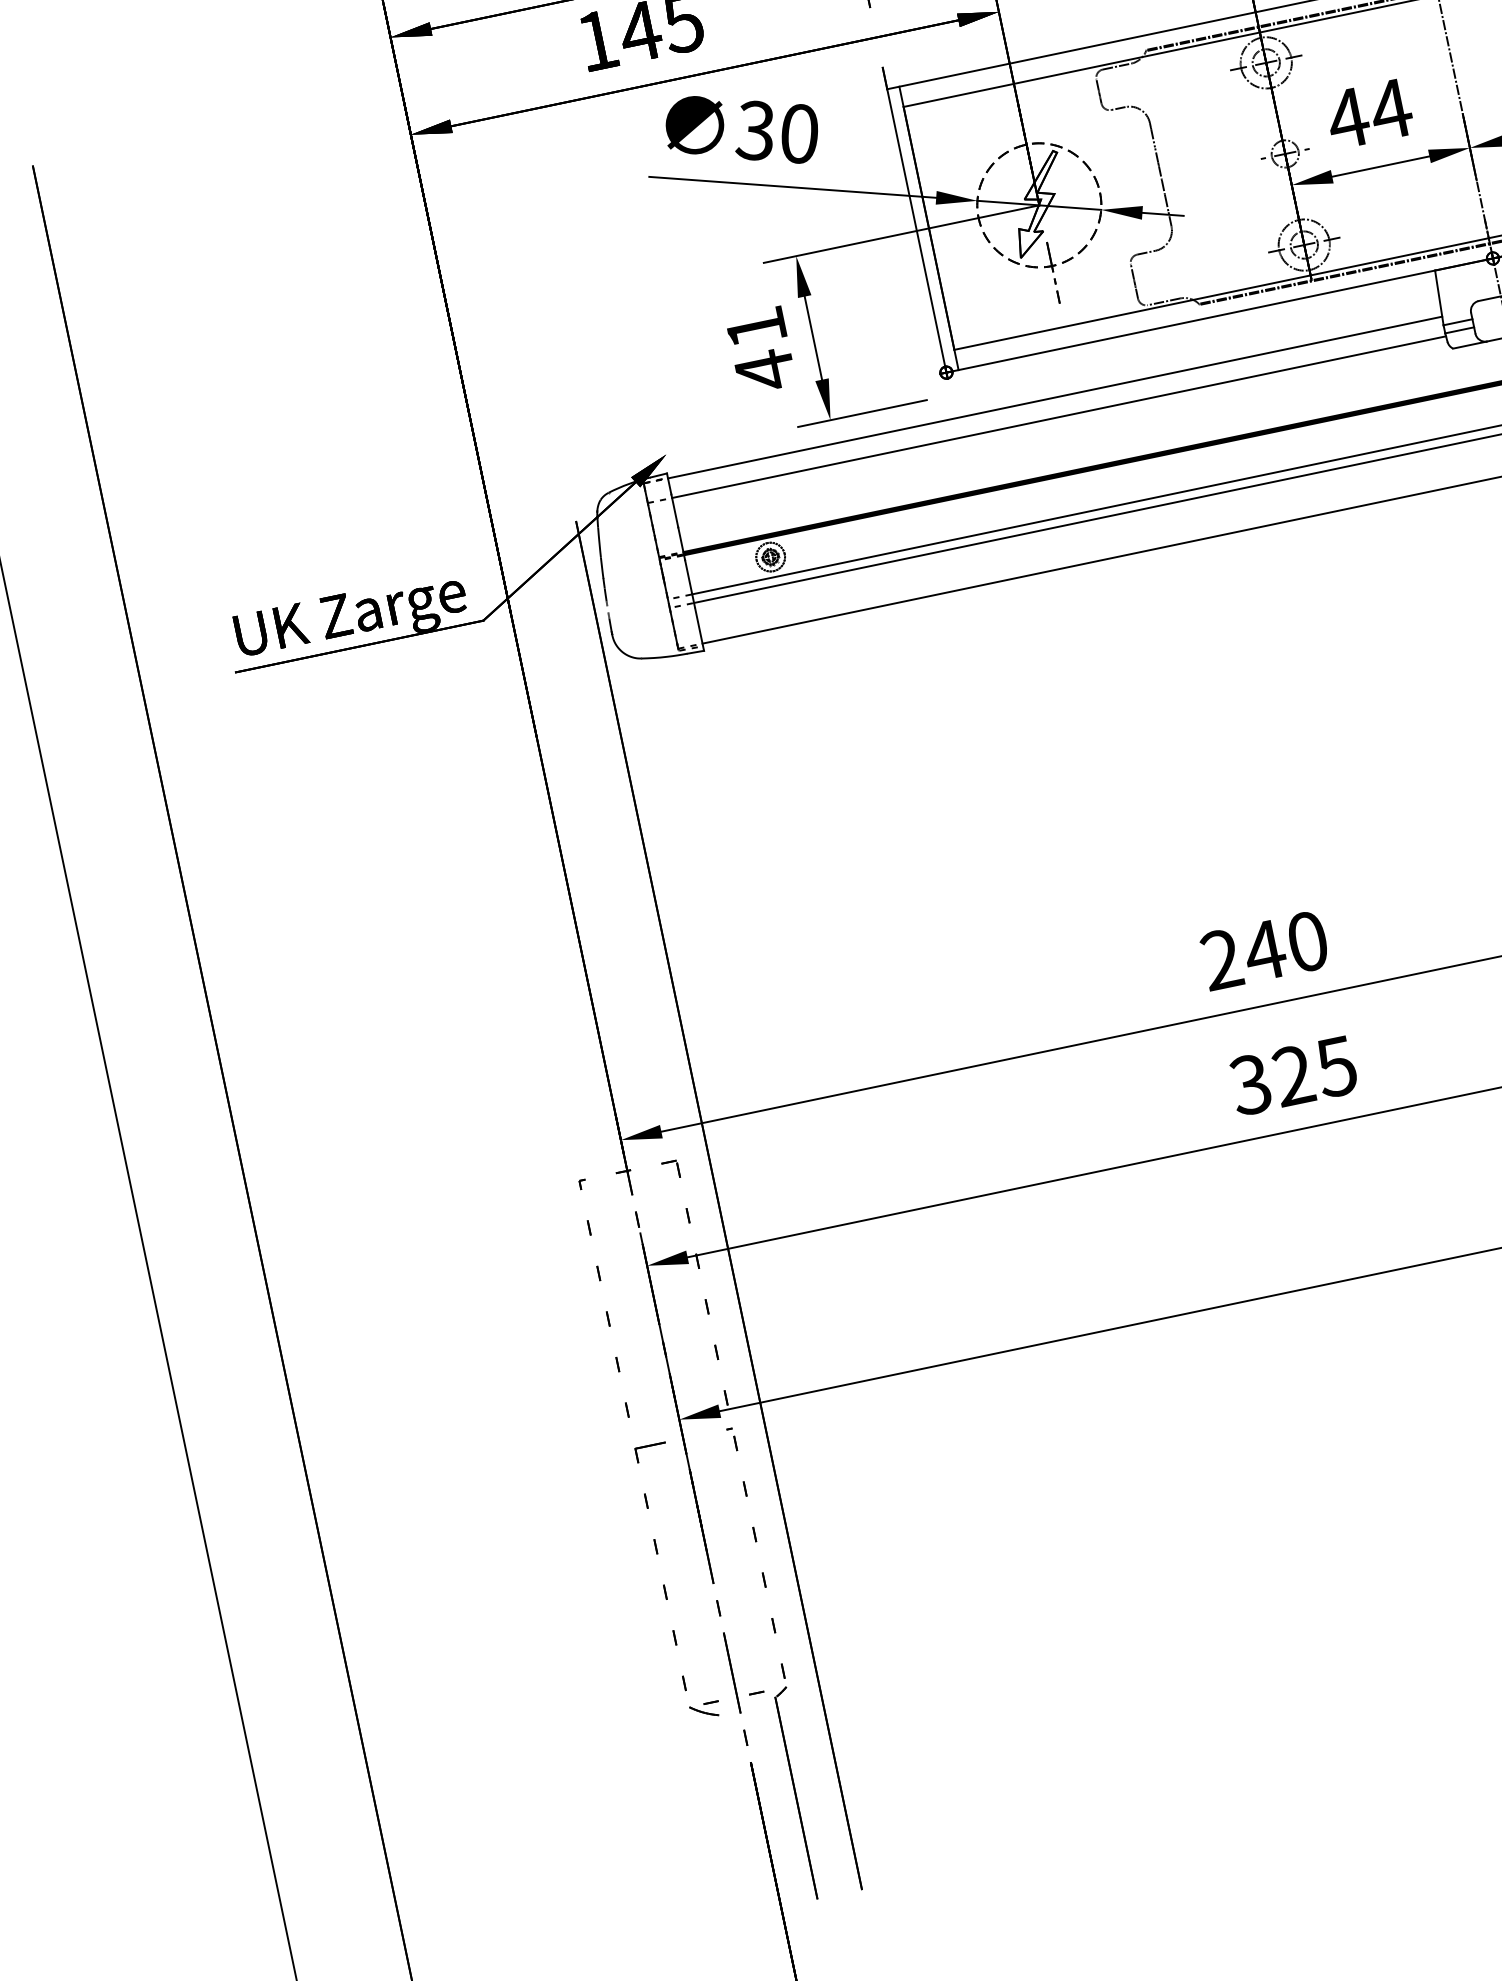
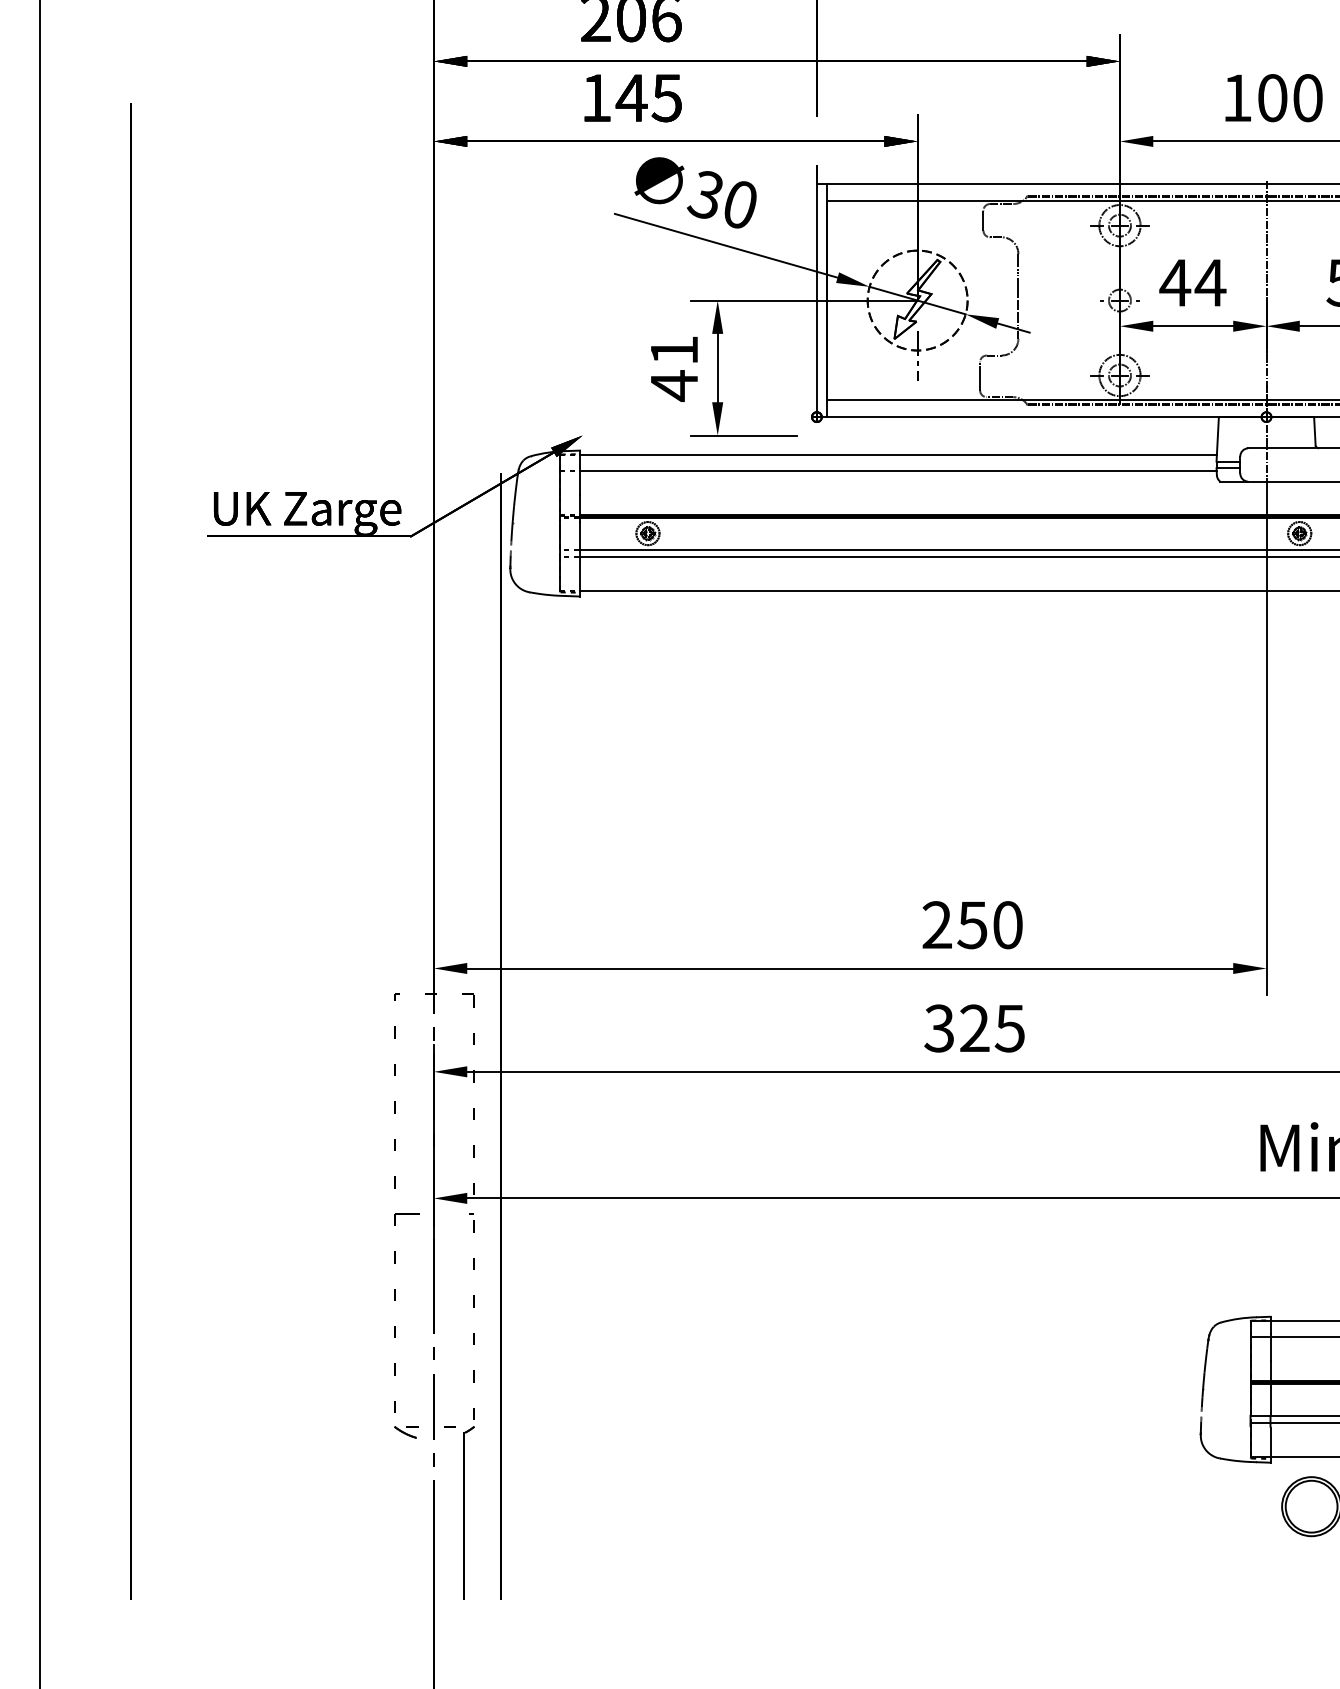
text: (1264, 951) -> (972, 925), 240 -> 250

